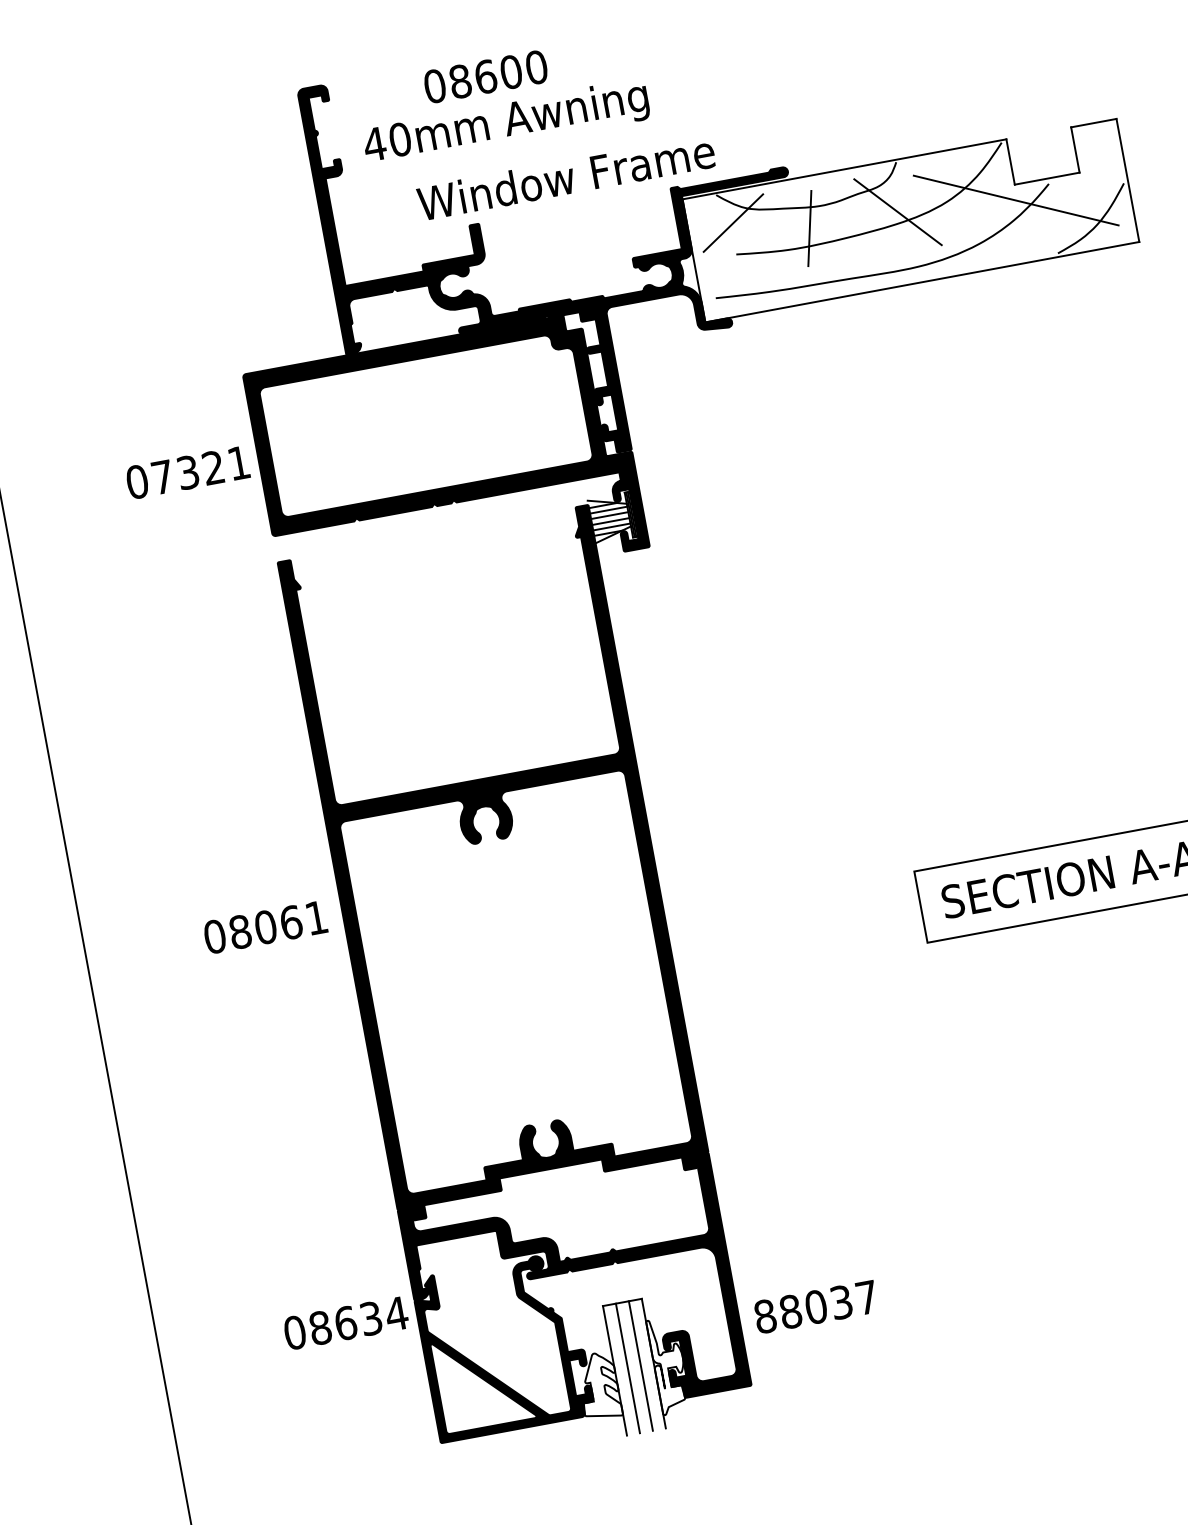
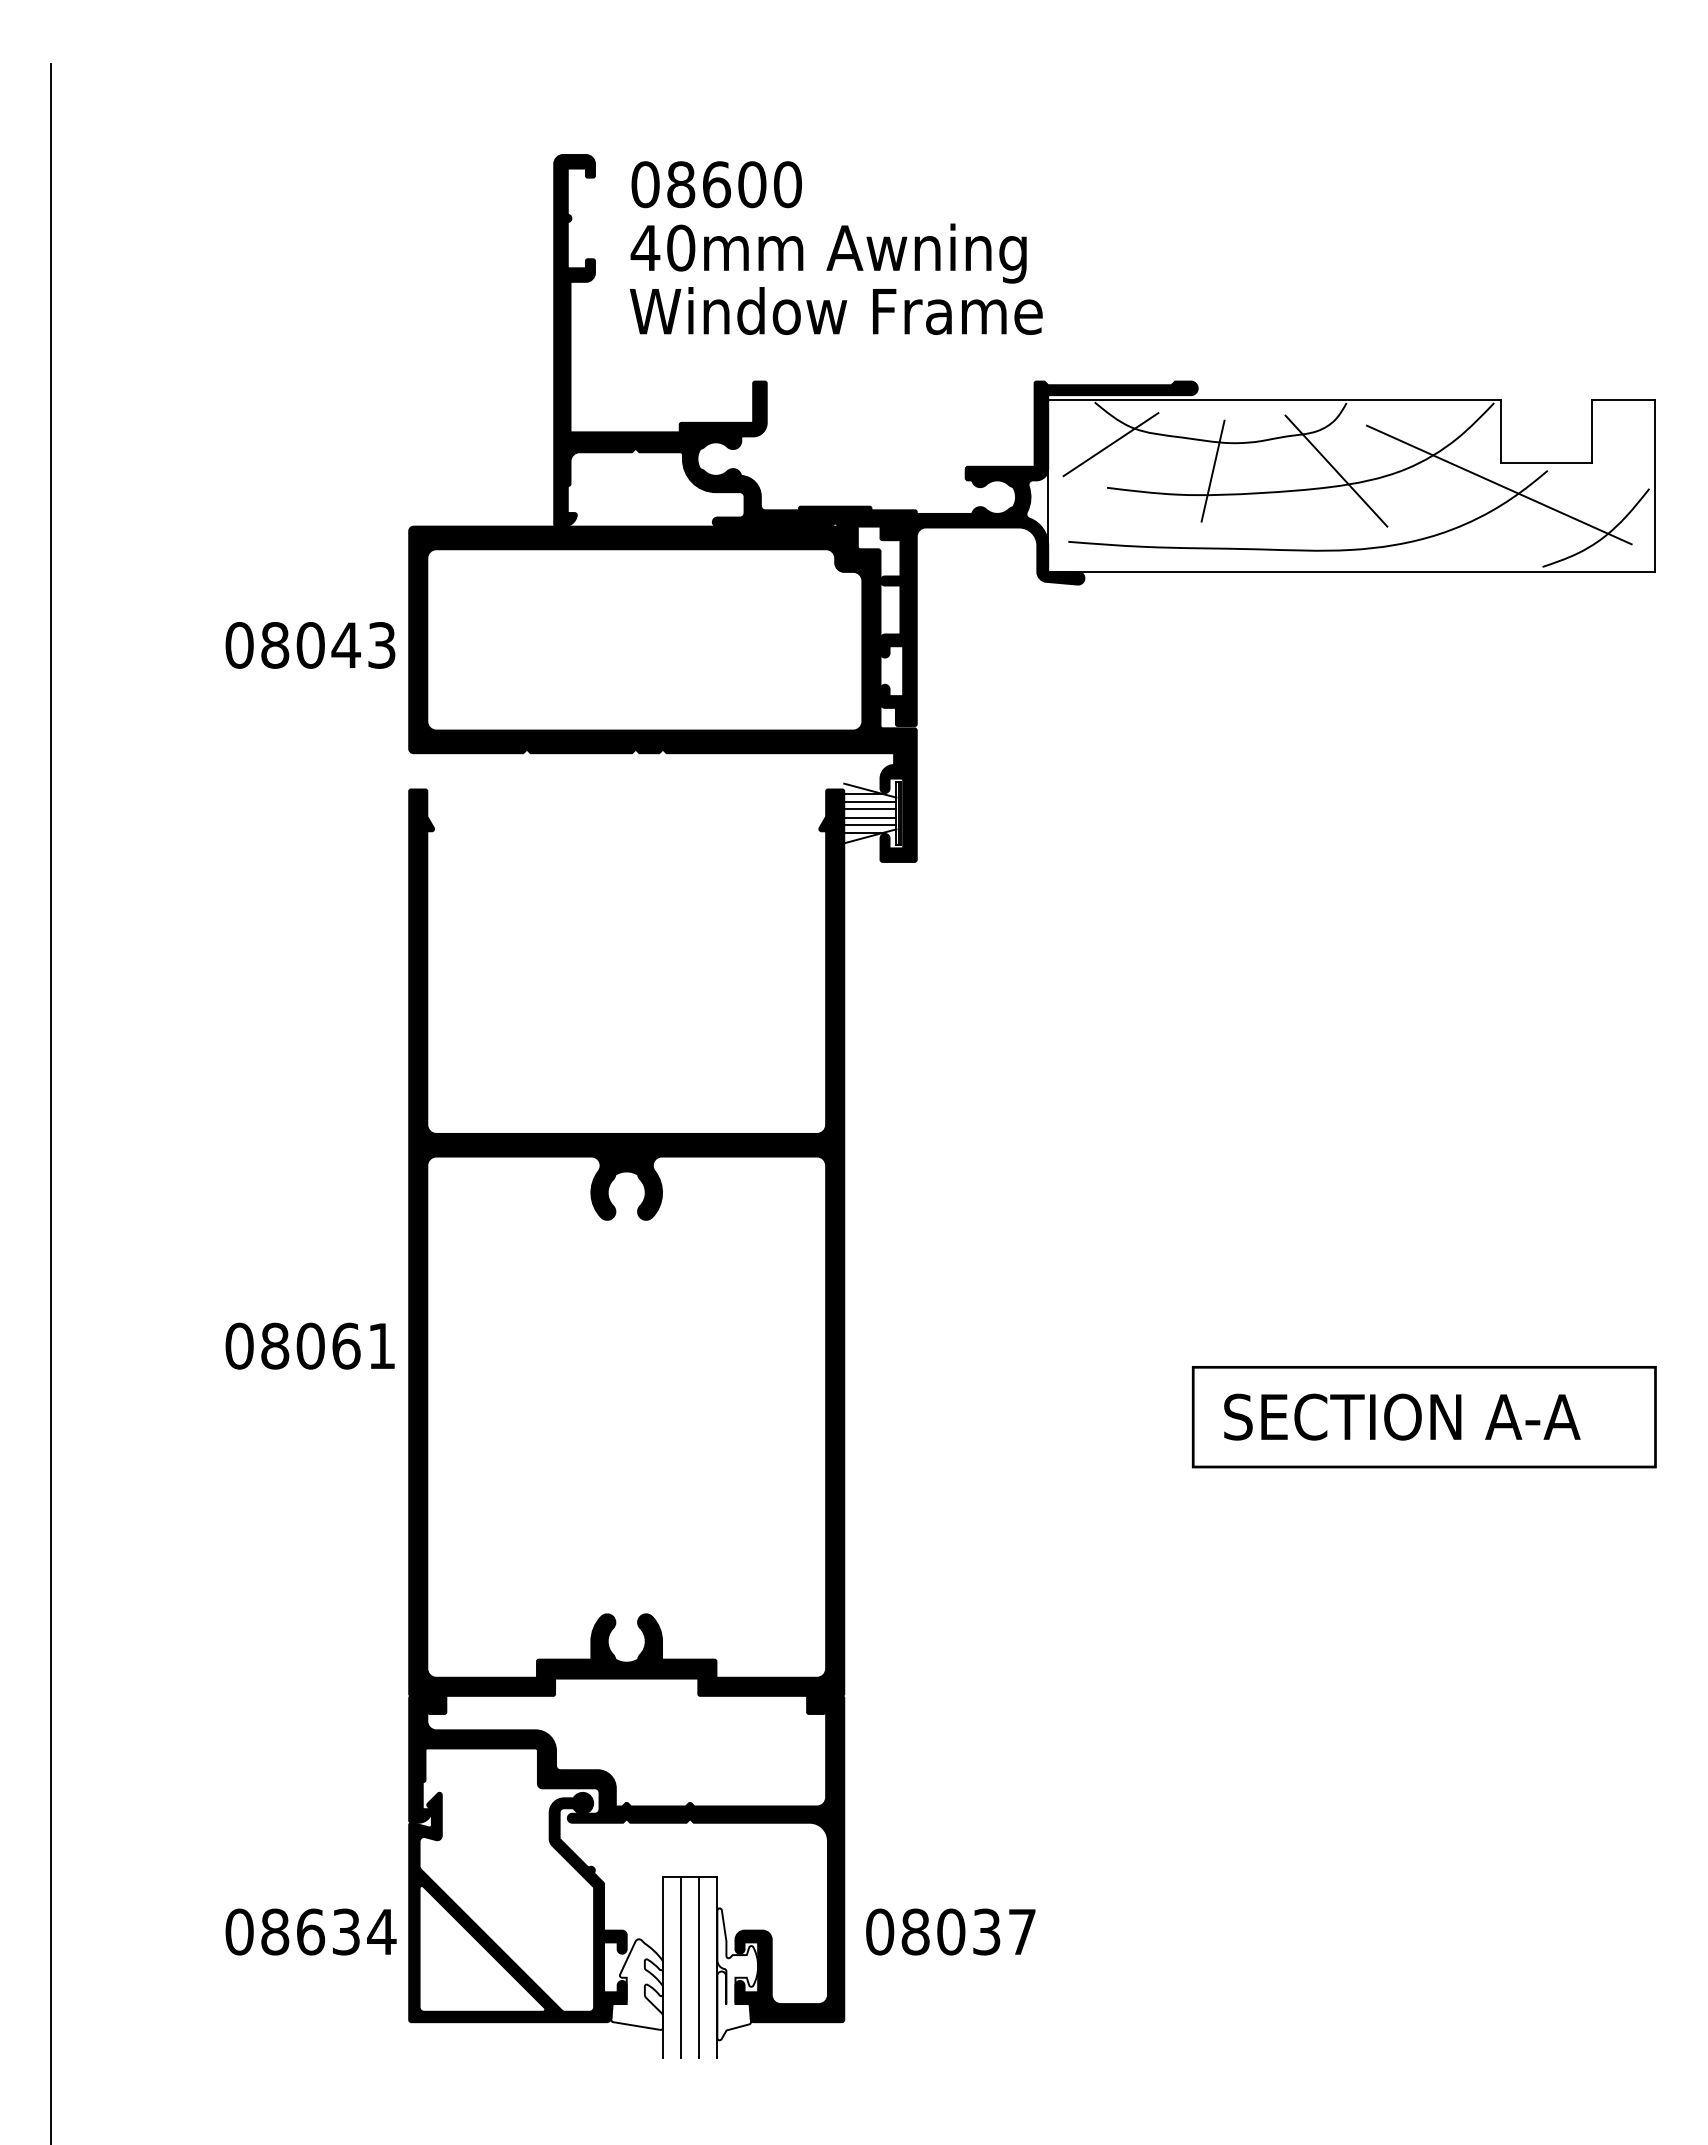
text: (485, 76) -> (716, 184), moved
text: (565, 177) -> (835, 310), moved
text: (200, 470) -> (328, 645), 07321 -> 08043
text: (264, 927) -> (309, 1345), moved
text: (765, 1316) -> (880, 1931), 88037 -> 08037
text: (345, 1322) -> (310, 1931), moved

